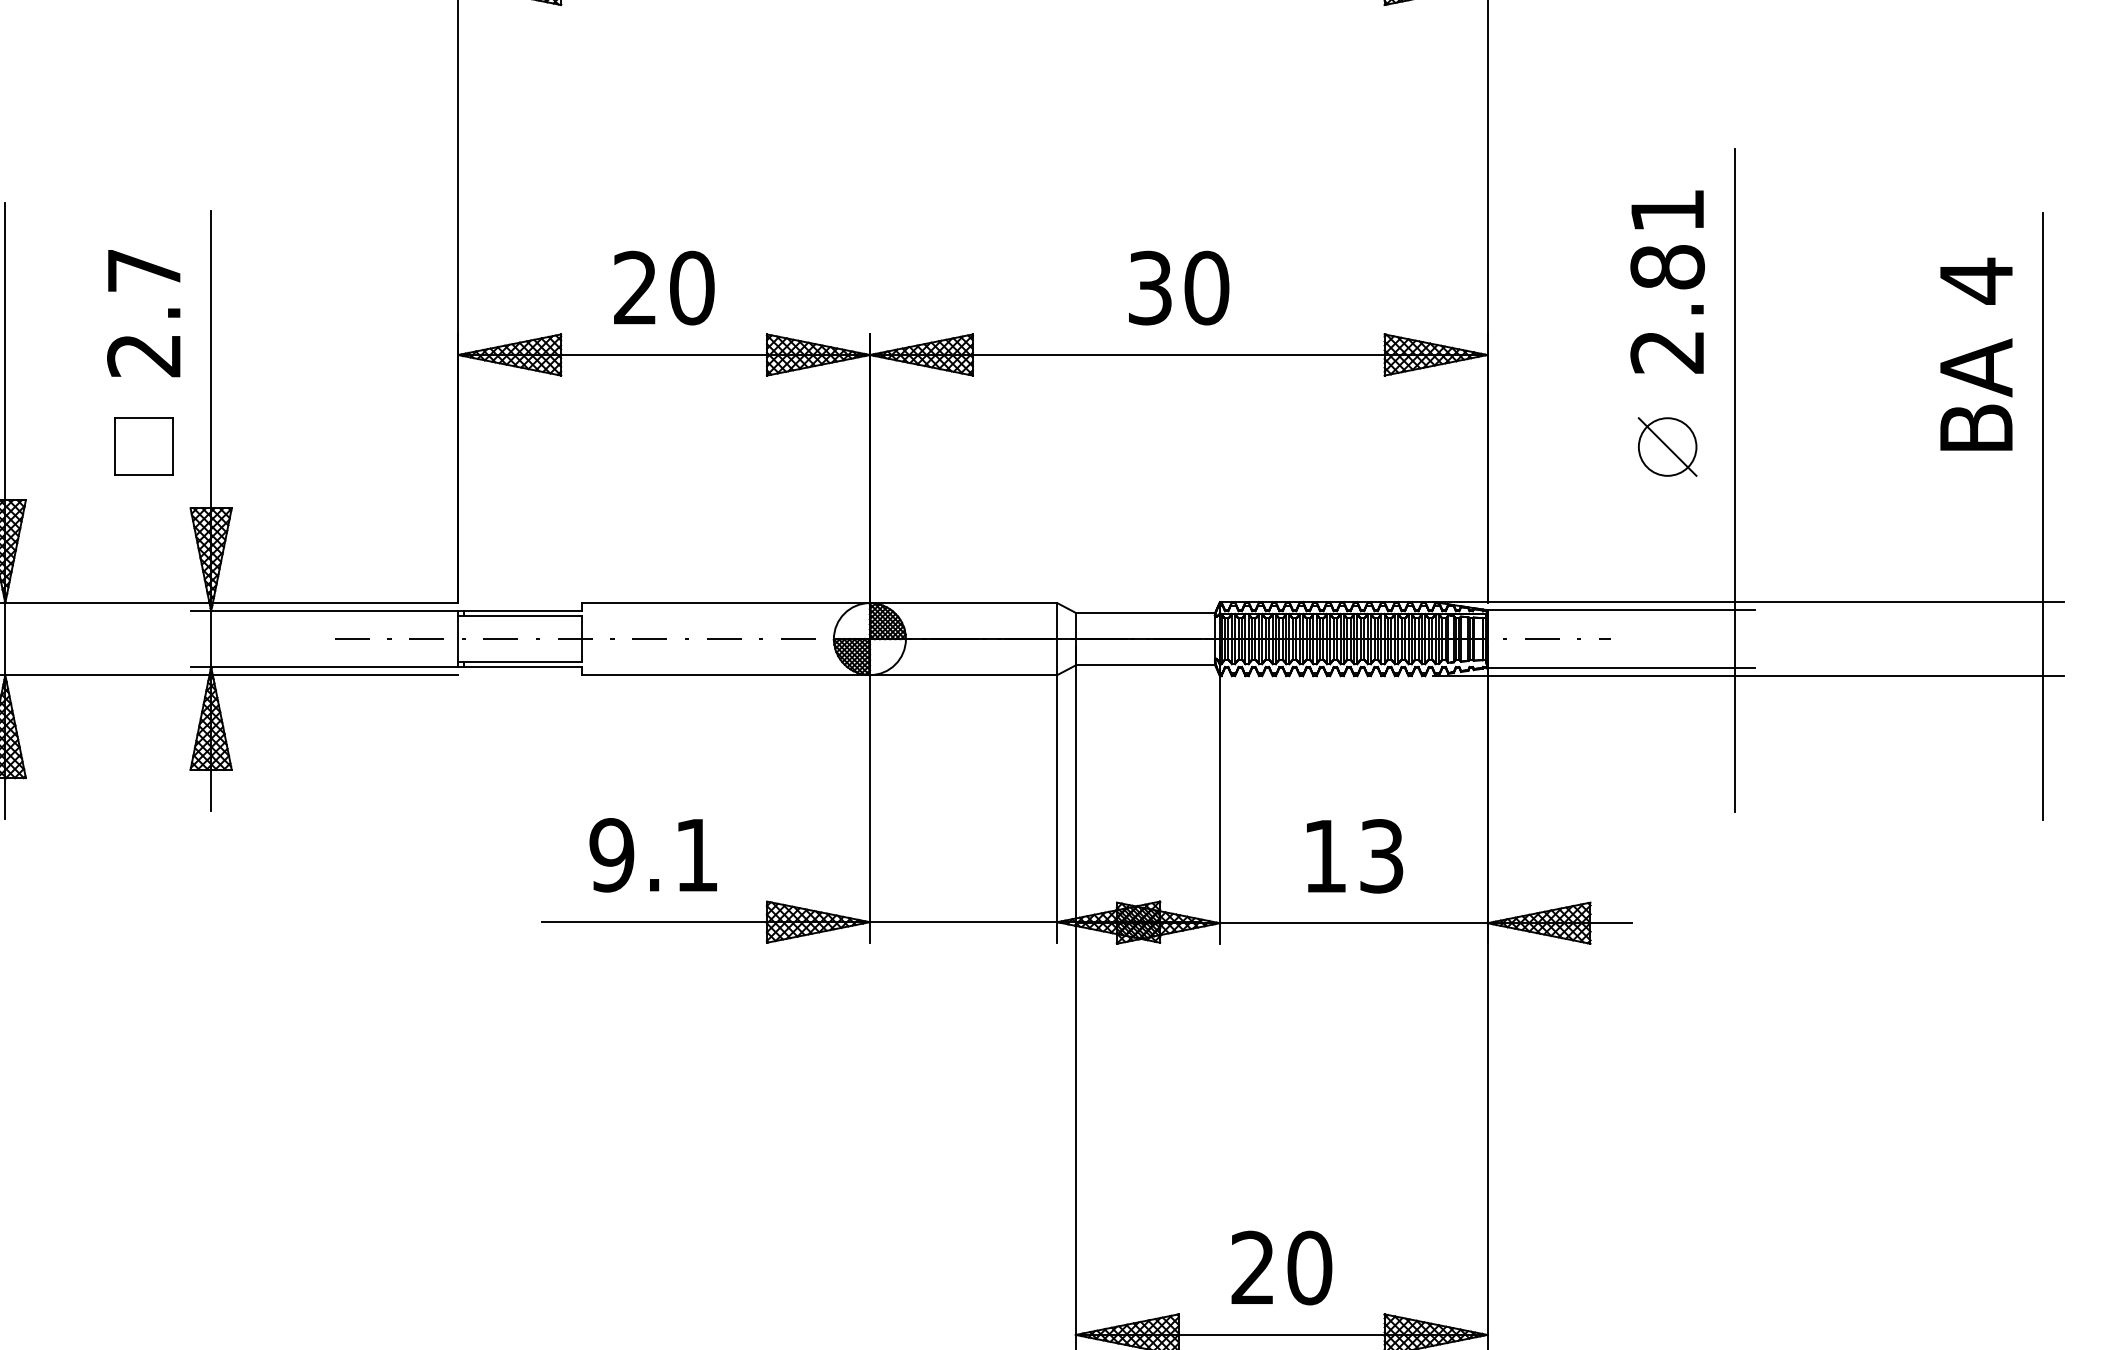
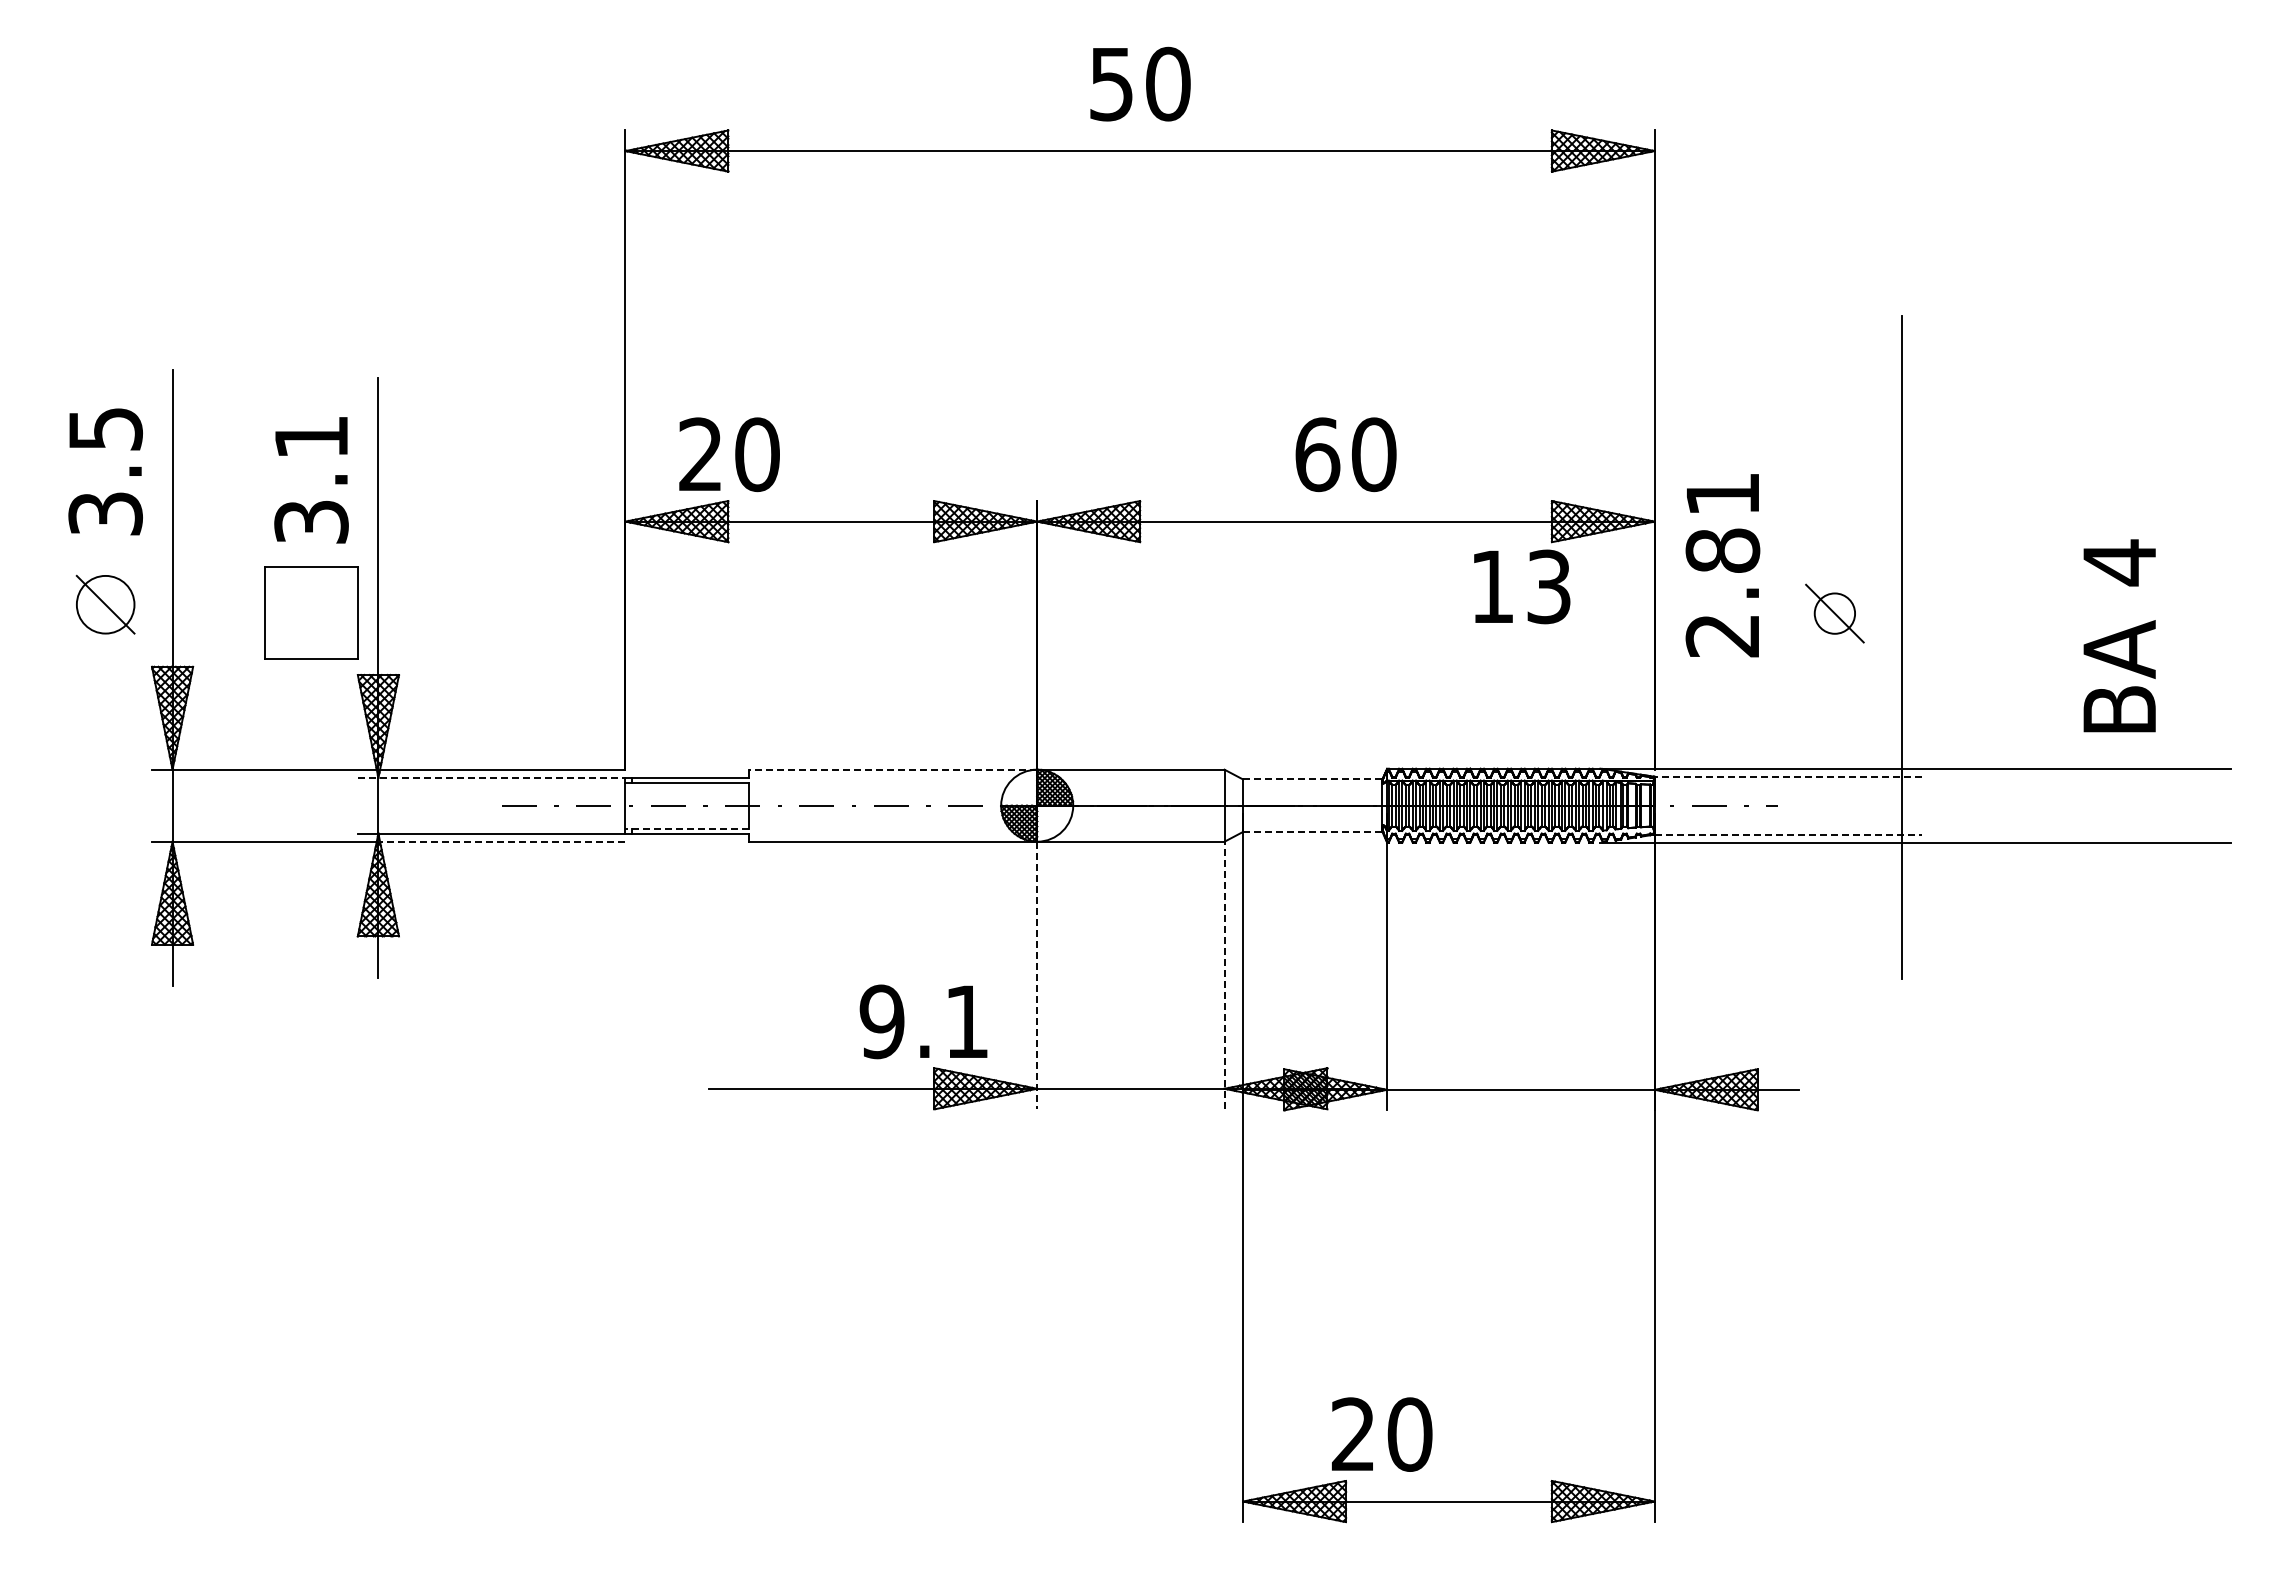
text: (1667, 281) -> (1722, 565), moved
text: (664, 287) -> (729, 454), moved
text: (1150, 287) -> (1317, 454), 30 -> 60
text: (144, 312) -> (311, 479), 2.7 -> 3.1
text: (1976, 353) -> (2119, 635), moved
part: (144, 445) -> (311, 612), size x1.6
circle: (1667, 446) -> (1834, 613), size x0.7
line: (2043, 515) -> (2210, 682), removed
line: (725, 602) -> (892, 769), solid -> dashed
line: (1621, 609) -> (1788, 776), solid -> dashed
line: (324, 610) -> (491, 777), solid -> dashed
line: (1145, 612) -> (1312, 779), solid -> dashed
line: (520, 661) -> (687, 828), solid -> dashed
line: (1145, 664) -> (1312, 831), solid -> dashed
line: (1621, 667) -> (1788, 834), solid -> dashed
line: (335, 674) -> (502, 841), solid -> dashed
line: (870, 808) -> (1037, 975), solid -> dashed
line: (1057, 808) -> (1224, 975), solid -> dashed
text: (653, 854) -> (923, 1021), moved
text: (1355, 855) -> (1522, 586), moved
text: (1282, 1267) -> (1382, 1434), moved

